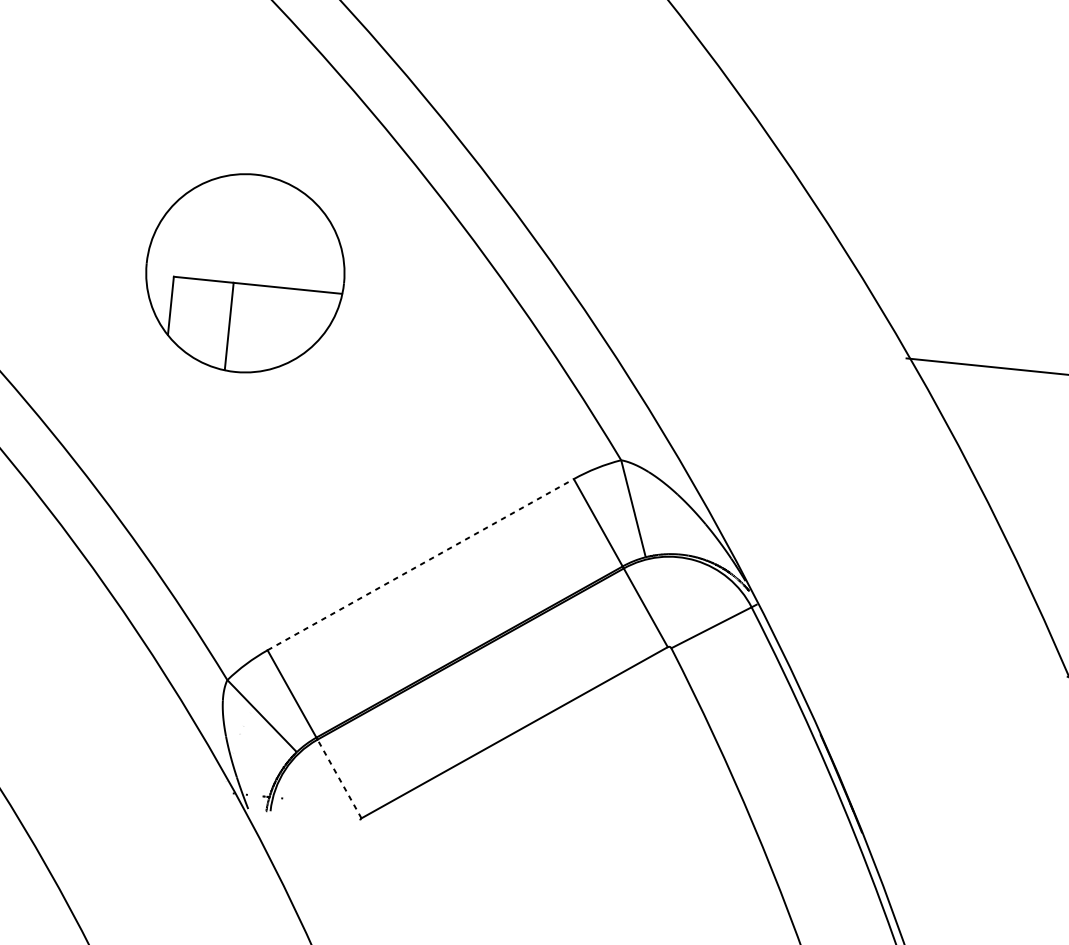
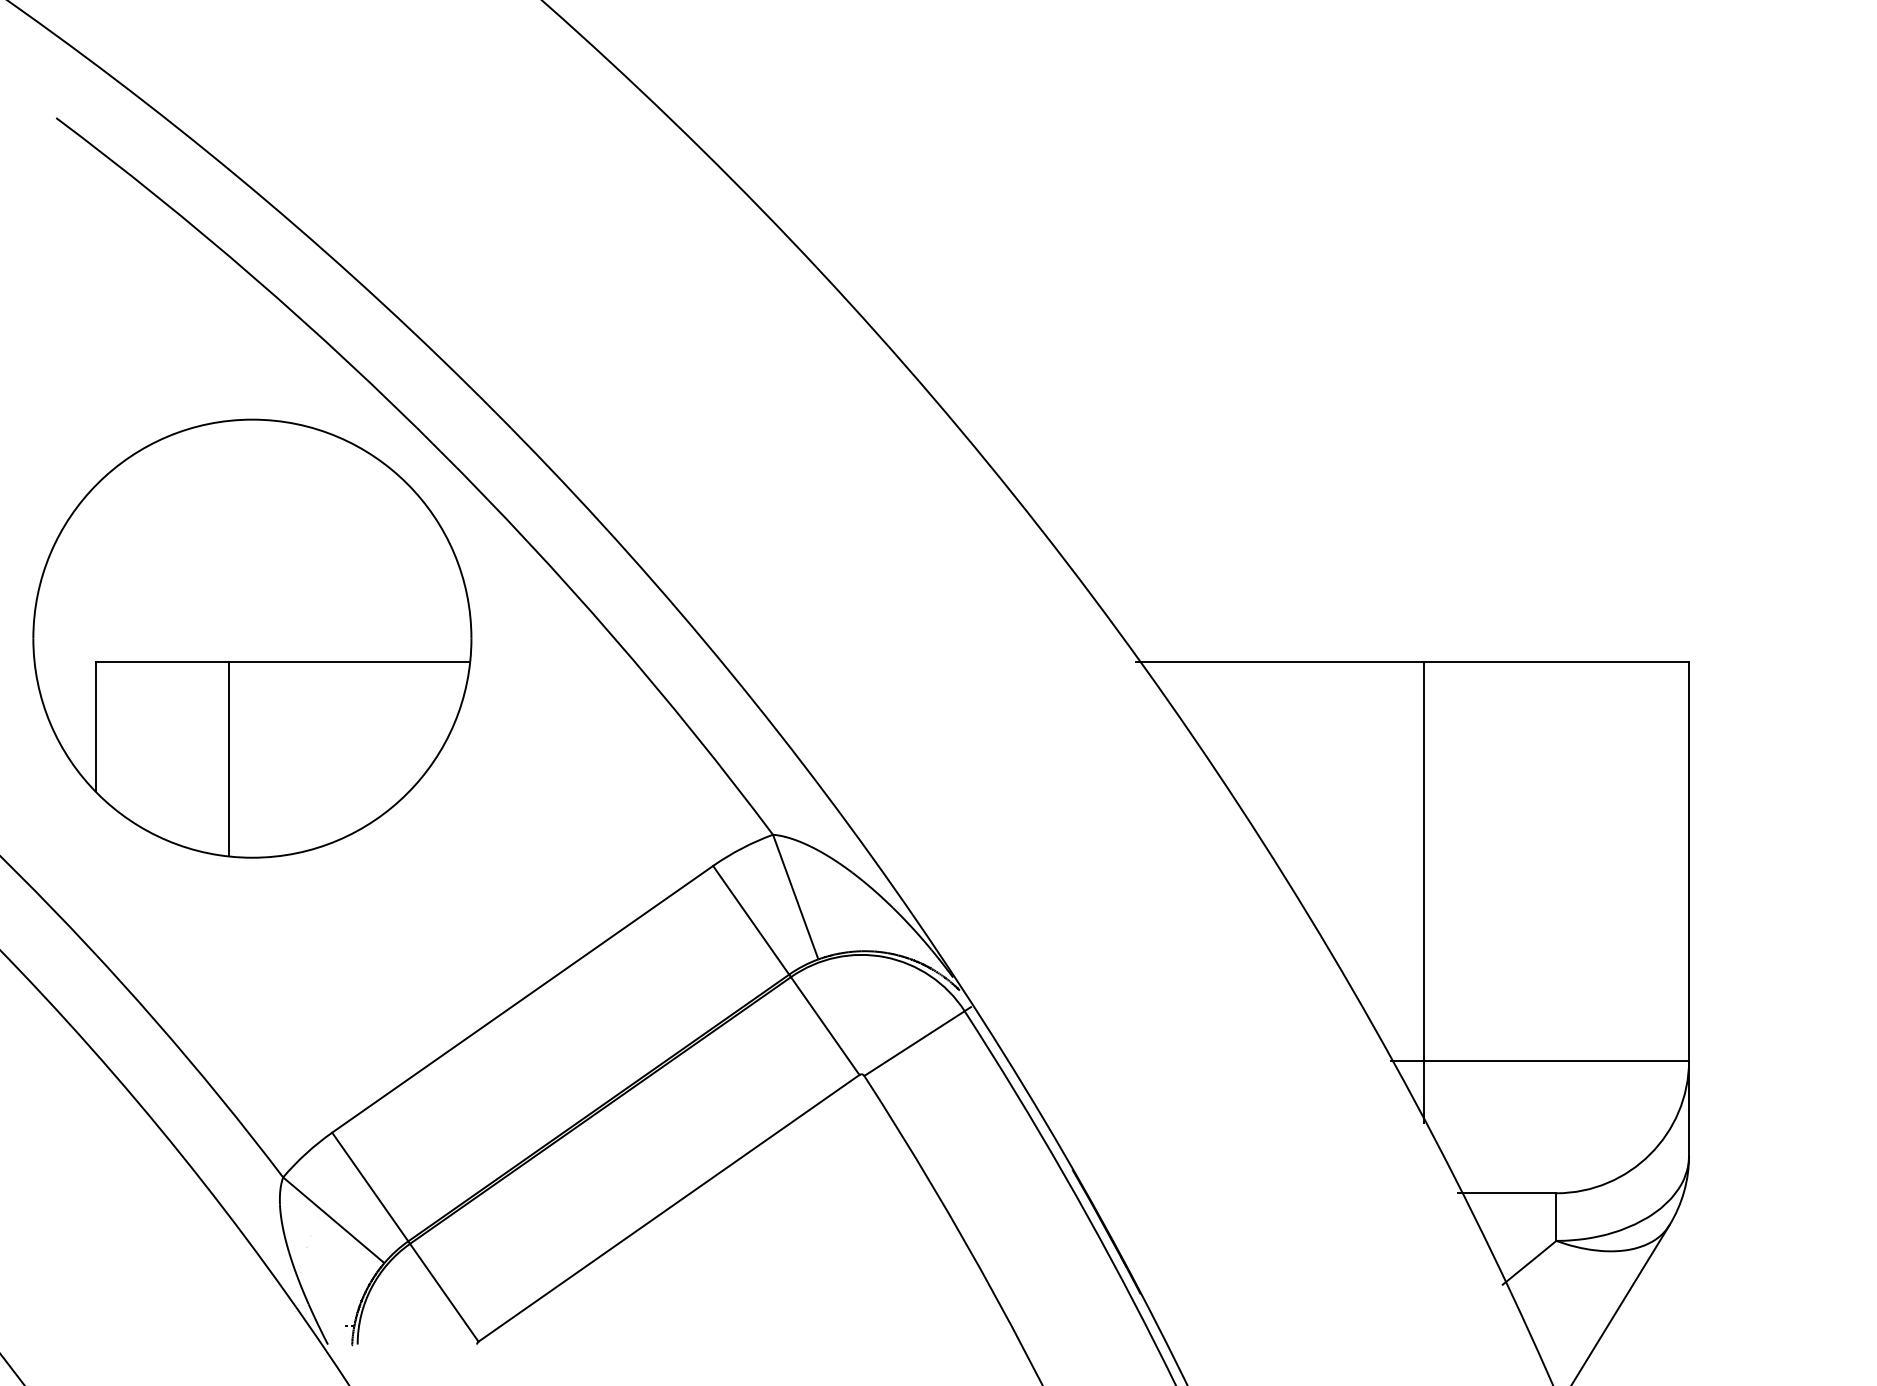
part: (245, 273) -> (252, 638), size x1.67
line: (420, 564) -> (522, 999), dashed -> solid
line: (339, 778) -> (444, 1292), dashed -> solid

